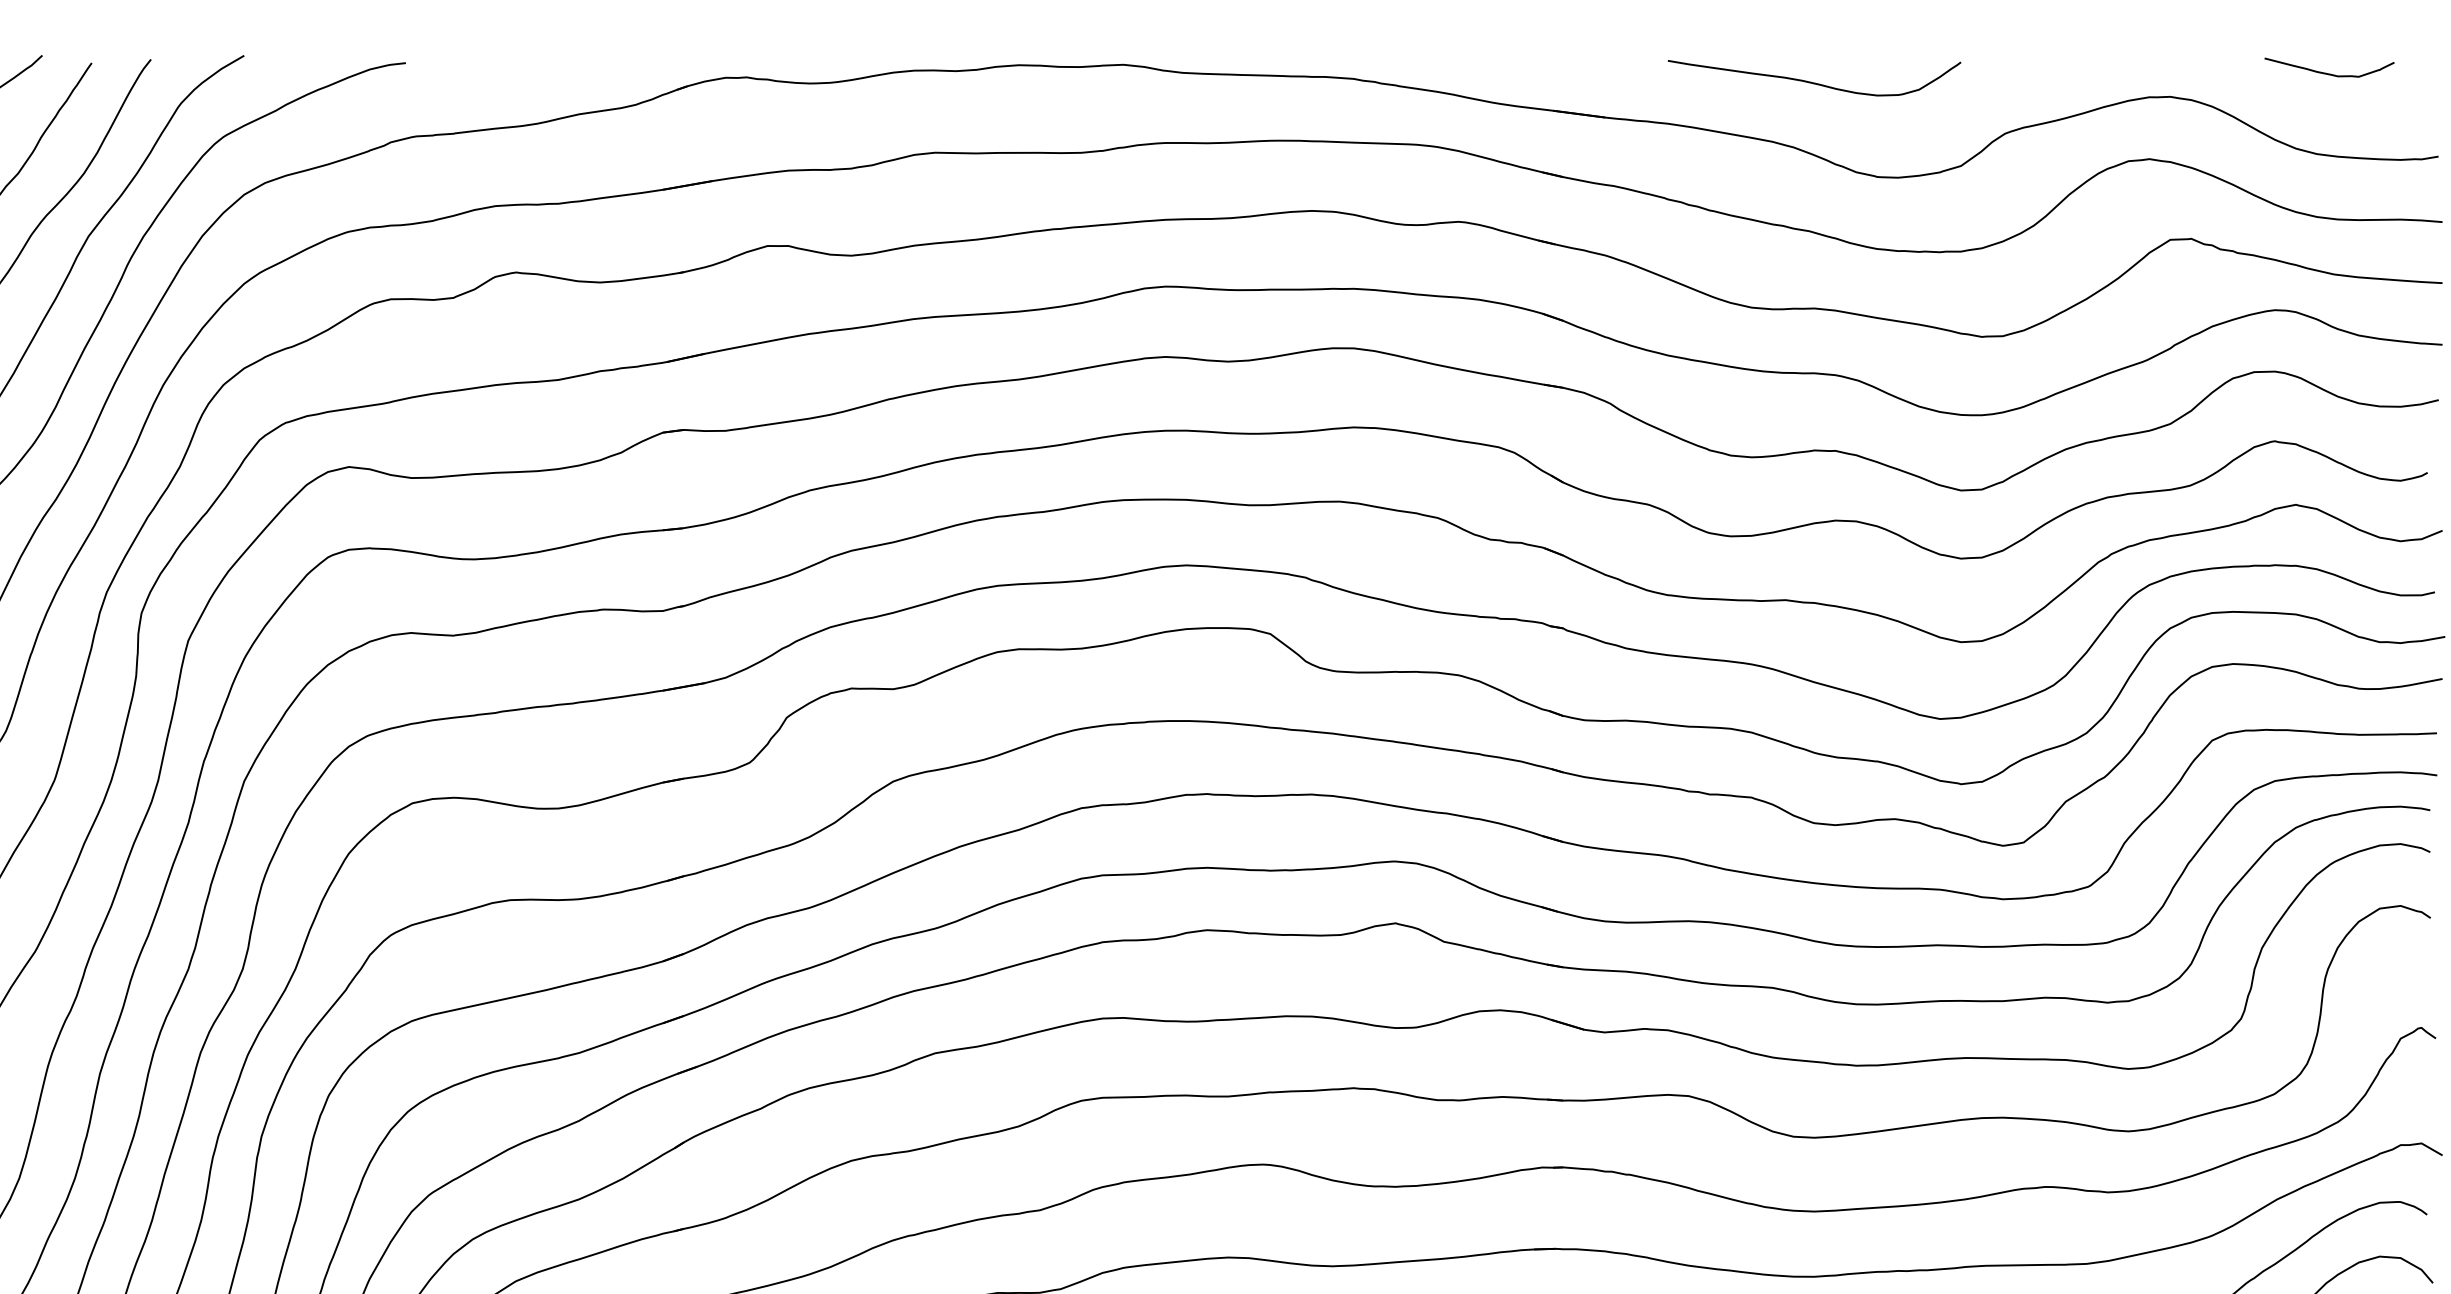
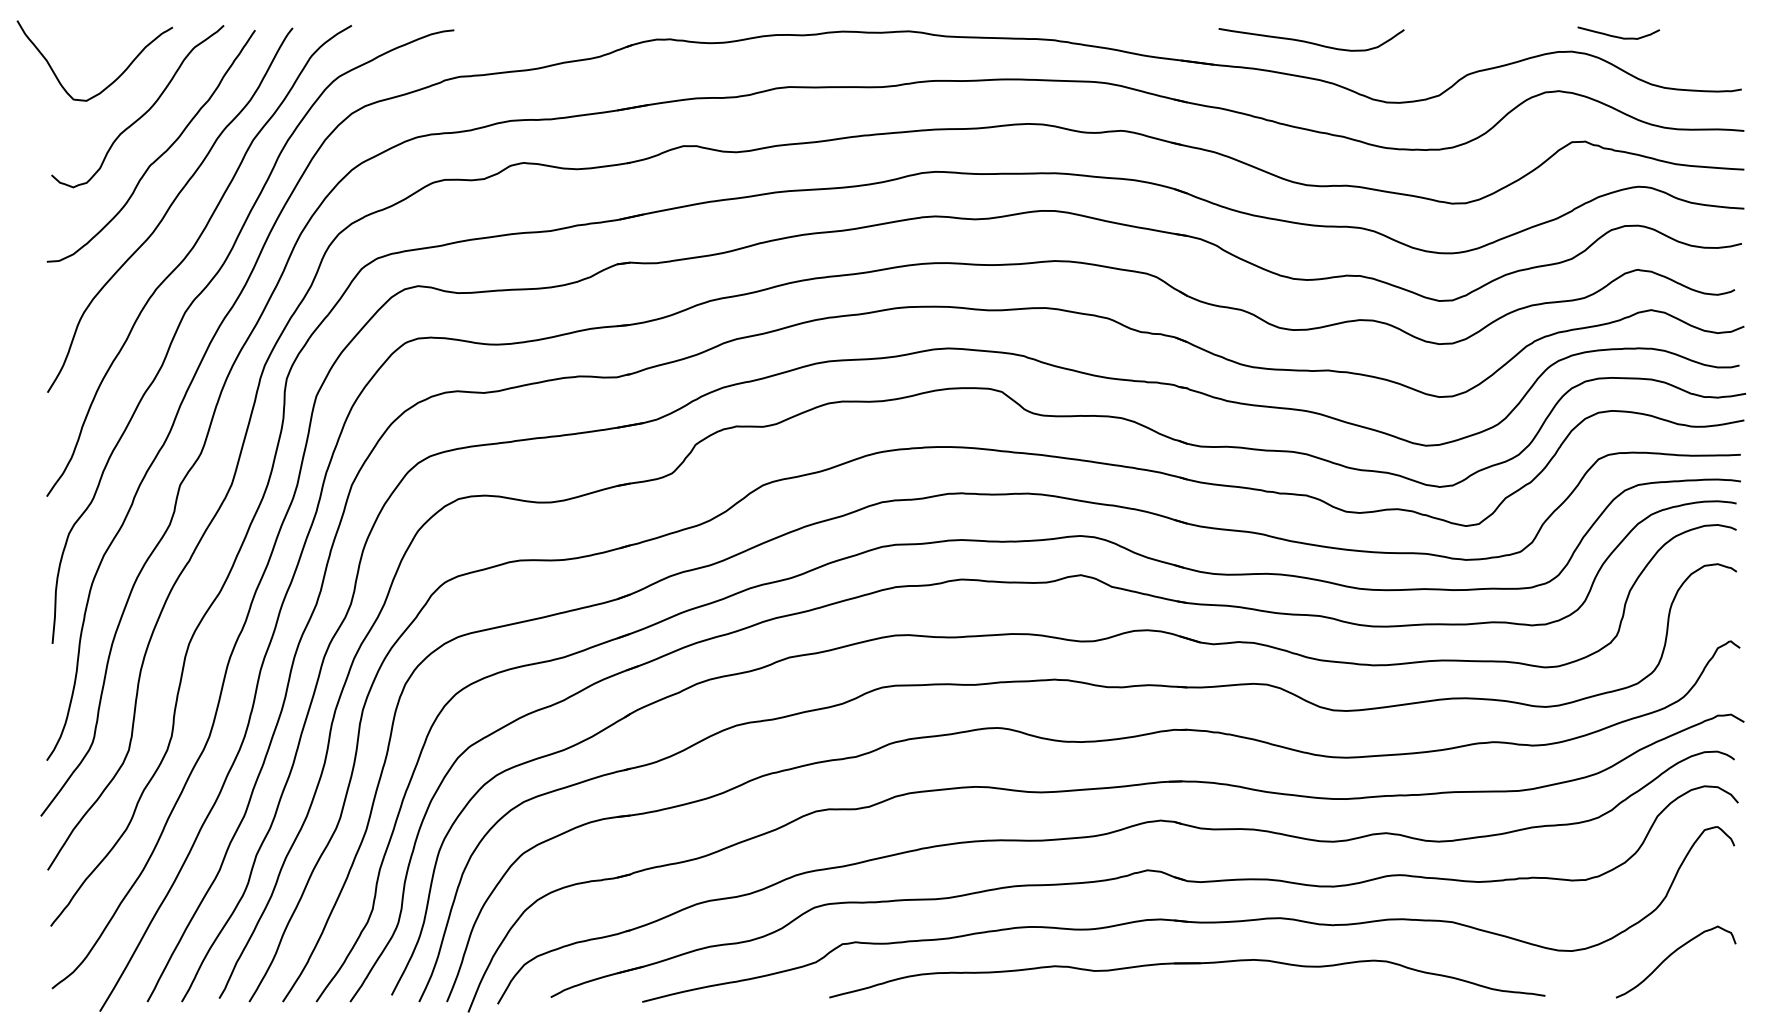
curve: (2329, 72) -> (1618, 36), moved
curve: (1811, 80) -> (1309, 41), moved

